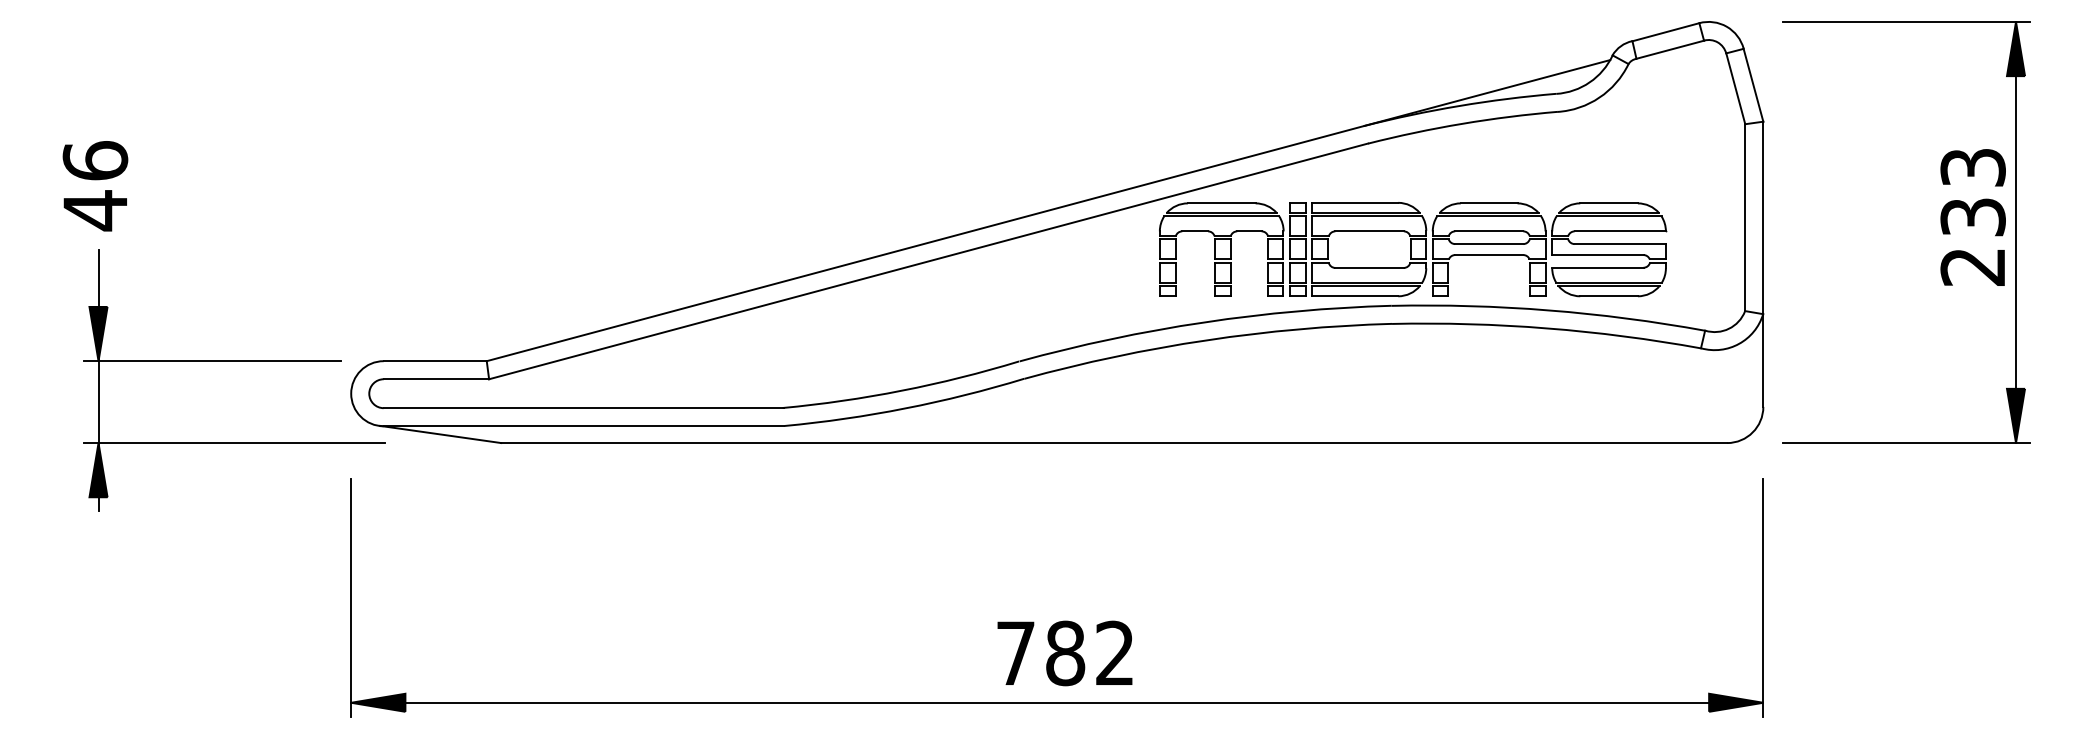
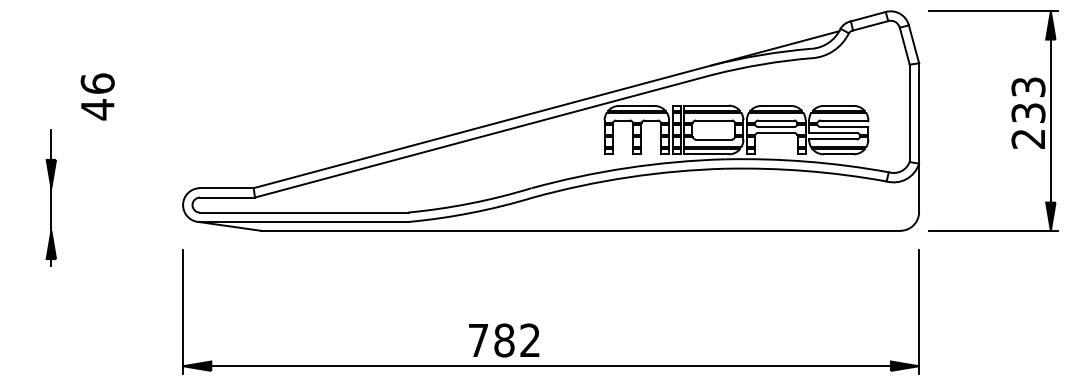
text: (94, 185) -> (97, 96), moved
line: (211, 361) -> (110, 188), removed
line: (233, 442) -> (121, 230), removed
text: (1065, 653) -> (504, 340), moved

